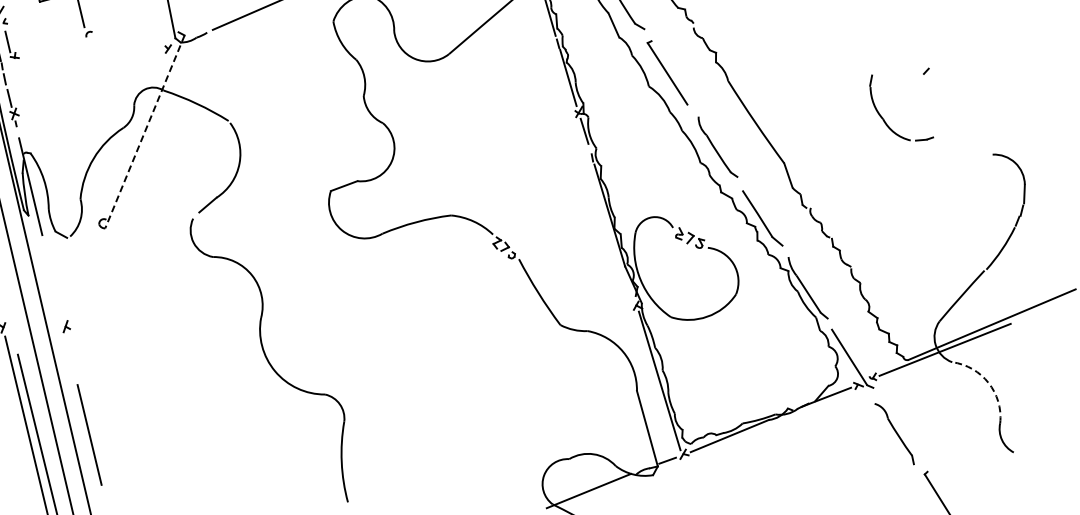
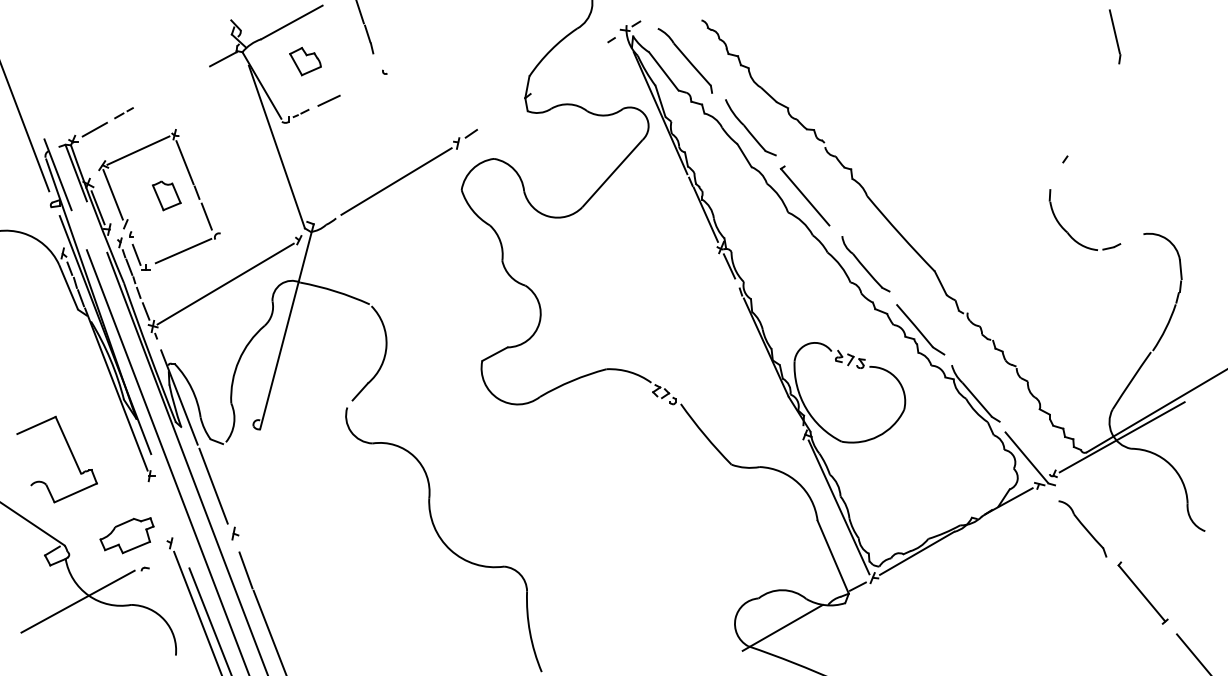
line: (53, 44) -> (183, 251), added
line: (90, 81) -> (225, 283), added
part: (885, 120) -> (1069, 233), moved
line: (144, 131) -> (286, 326), dashed -> solid
line: (52, 277) -> (213, 485), added
line: (72, 364) -> (245, 570), added
arc: (988, 382) -> (1170, 464), dashed -> solid

